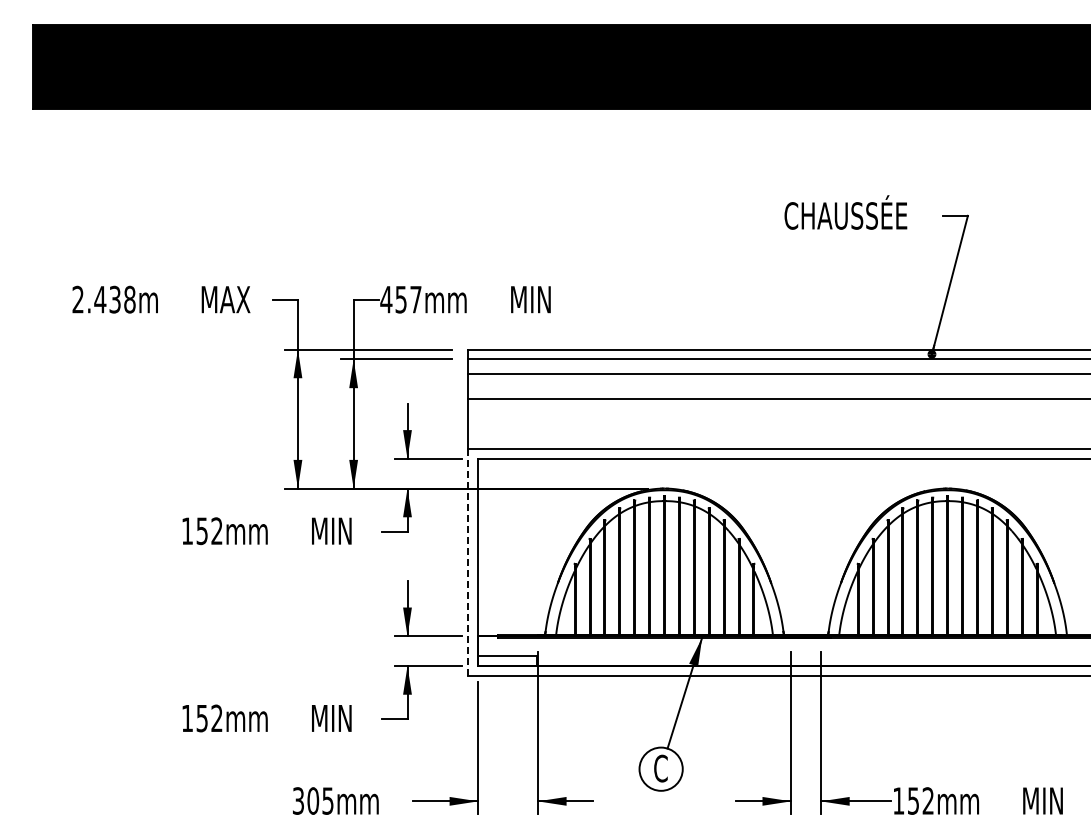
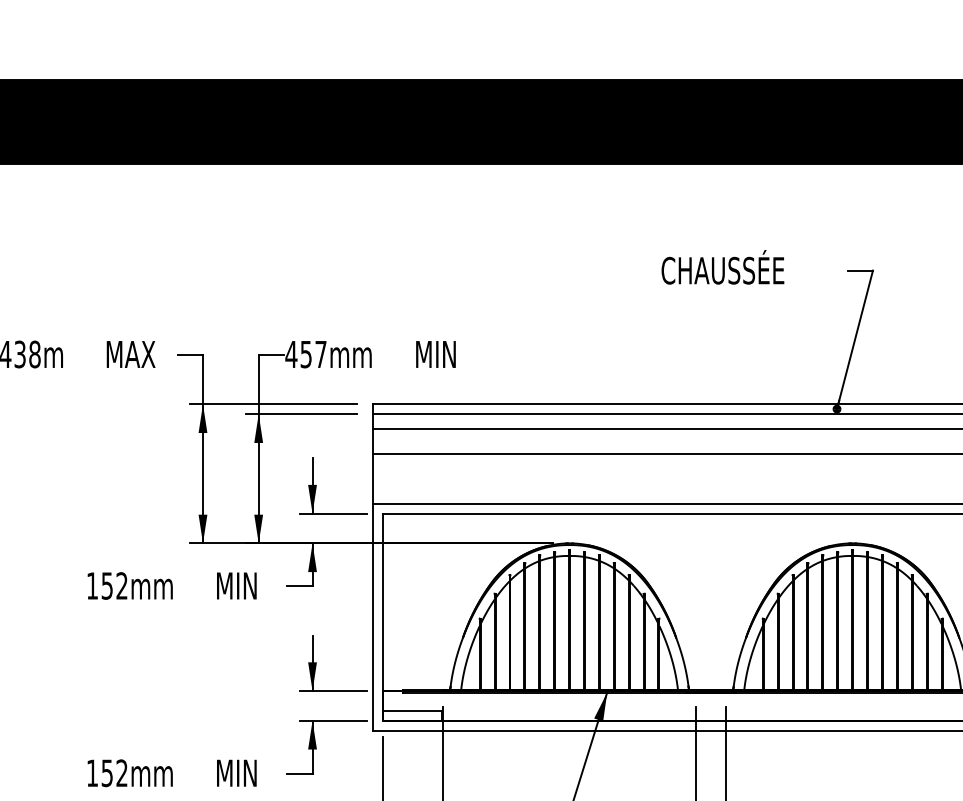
text: (845, 212) -> (722, 267), moved
line: (468, 562) -> (373, 617), dashed -> solid

